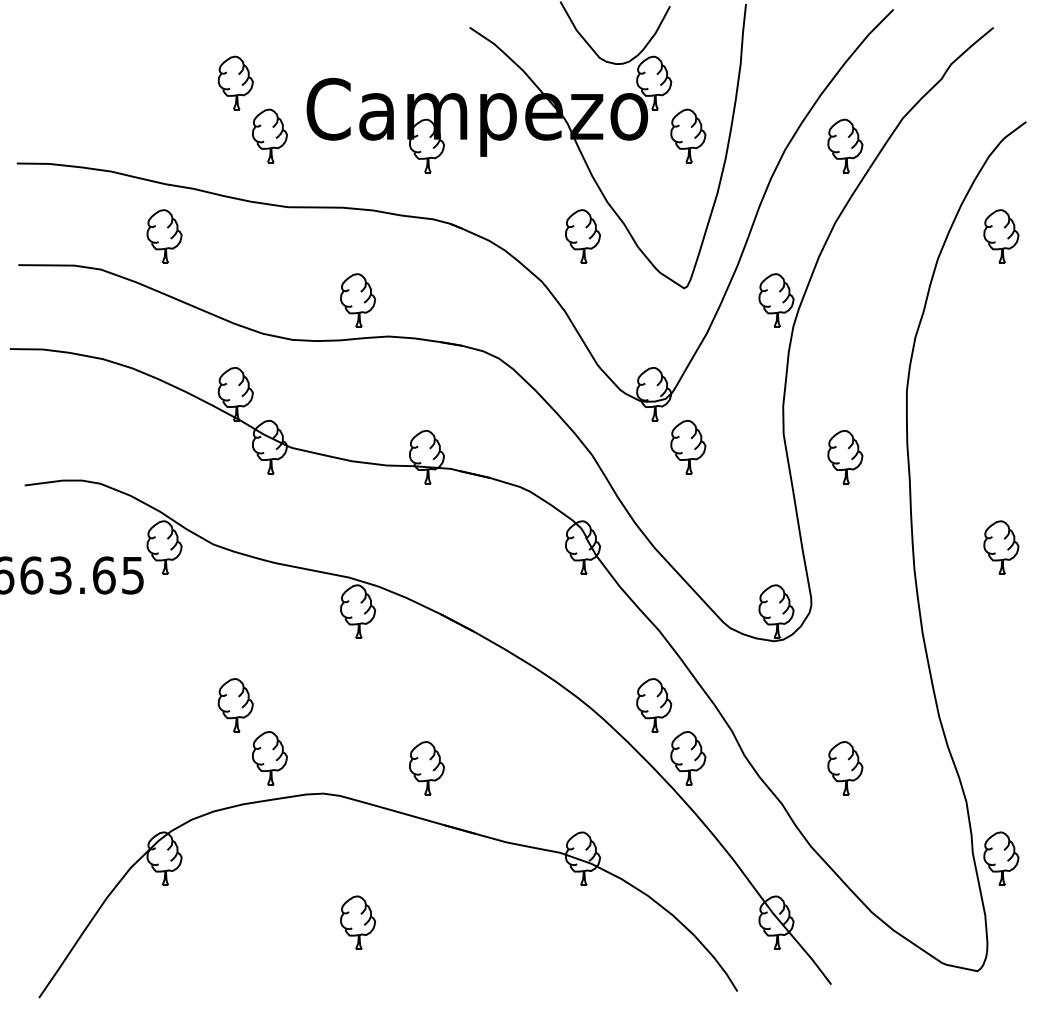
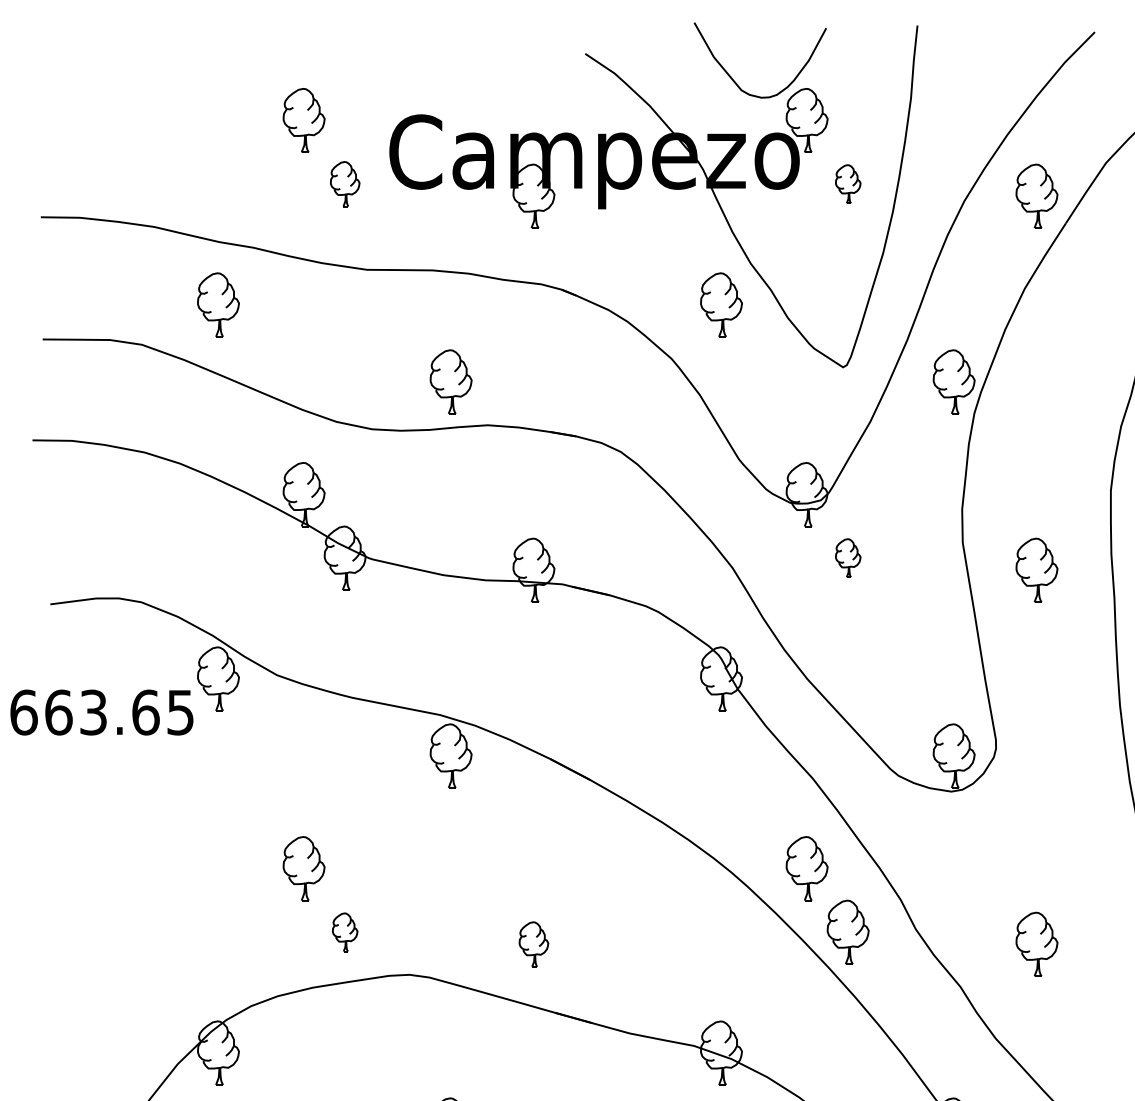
part: (269, 135) -> (344, 183), size x0.7
part: (688, 135) -> (848, 183), size x0.6
part: (688, 446) -> (848, 557), size x0.6
part: (269, 758) -> (344, 932), size x0.6
part: (426, 768) -> (533, 944), size x0.7

